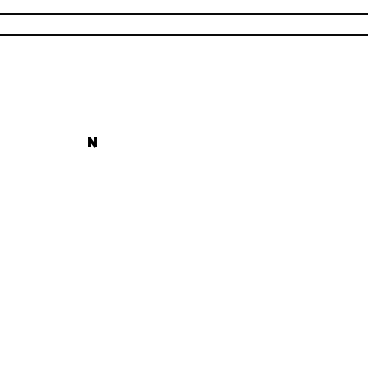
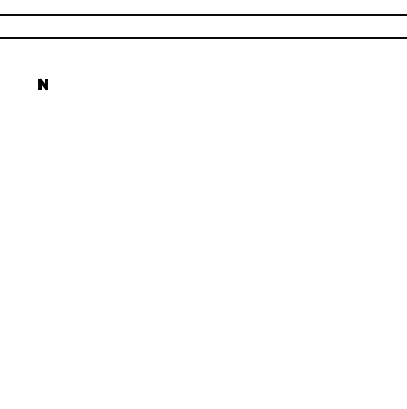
part: (92, 142) -> (43, 84), moved

